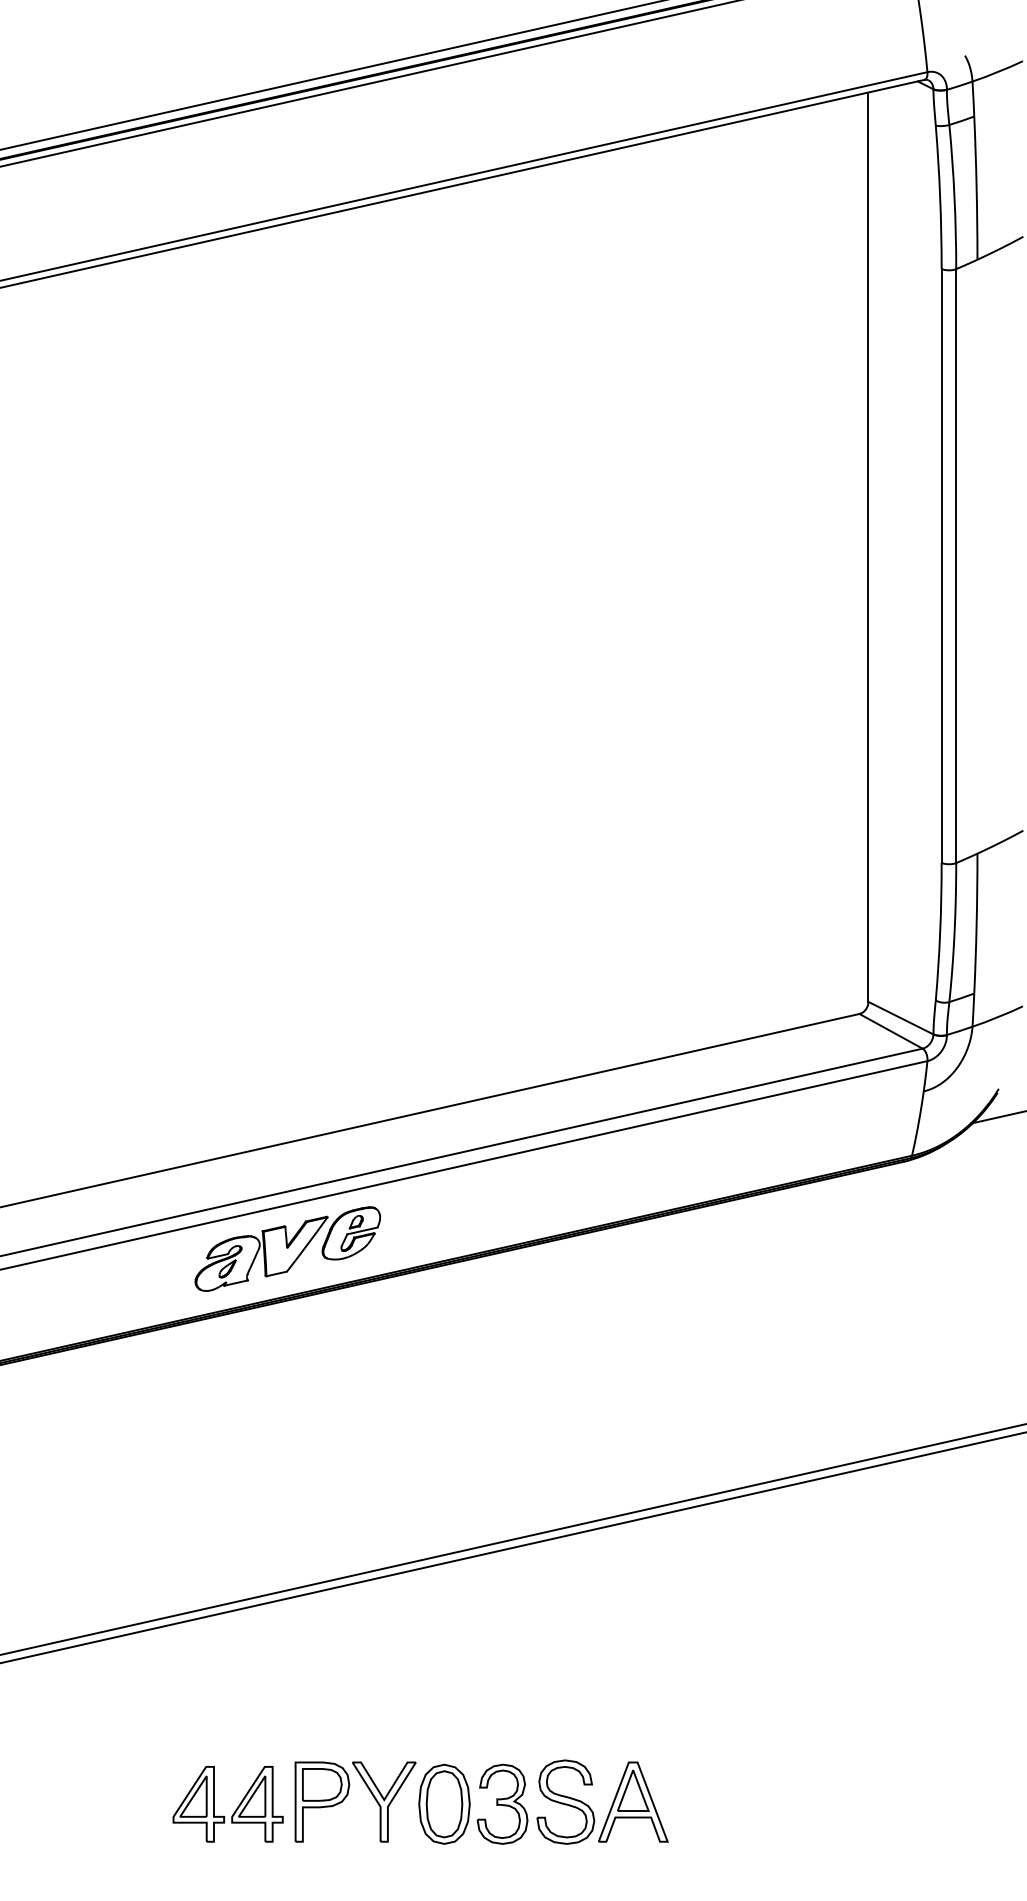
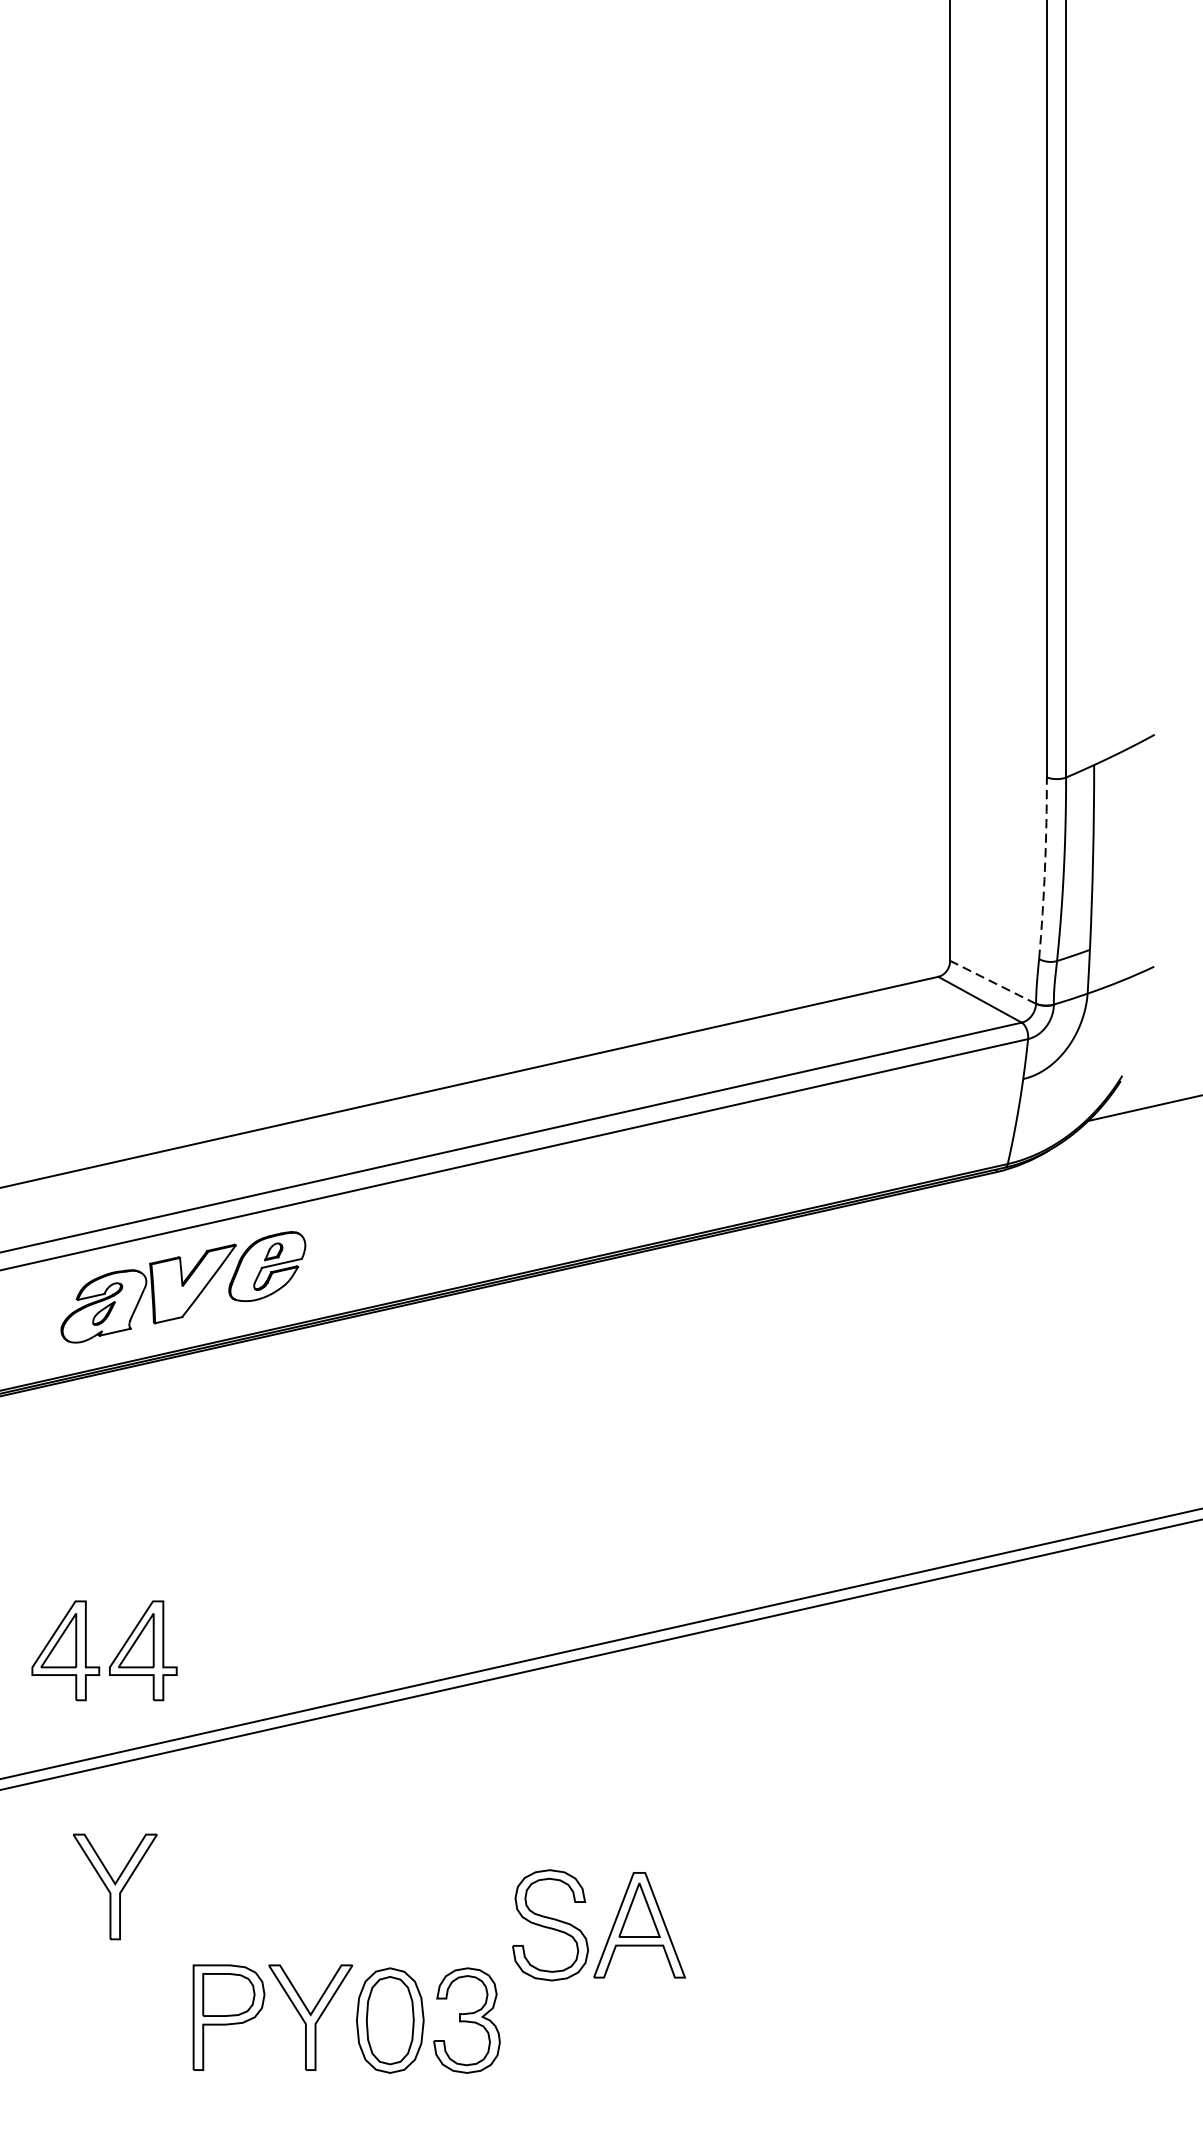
arc: (940, 931) -> (1045, 867), solid -> dashed
line: (900, 1017) -> (992, 981), solid -> dashed
part: (236, 1702) -> (115, 1886), added
part: (611, 1804) -> (610, 1928), moved
part: (235, 1809) -> (114, 1657), moved

